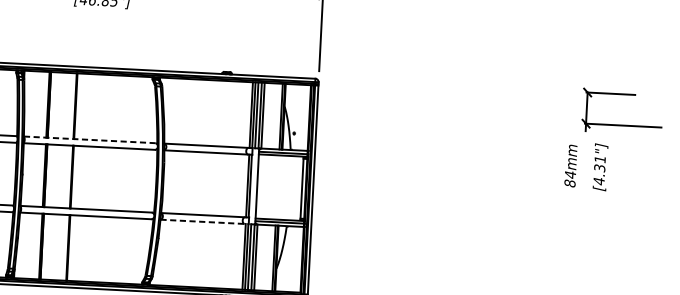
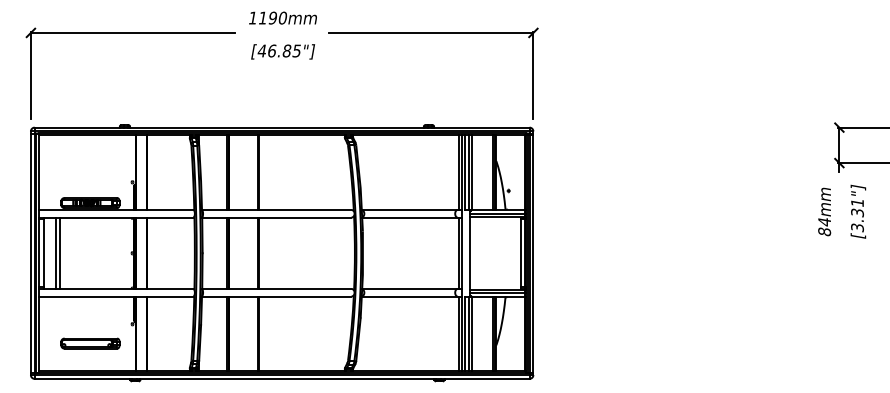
line: (89, 139) -> (276, 209), dashed -> solid
text: (599, 181) -> (857, 227), [4.31"] -> [3.31"]
line: (205, 221) -> (412, 296), dashed -> solid

